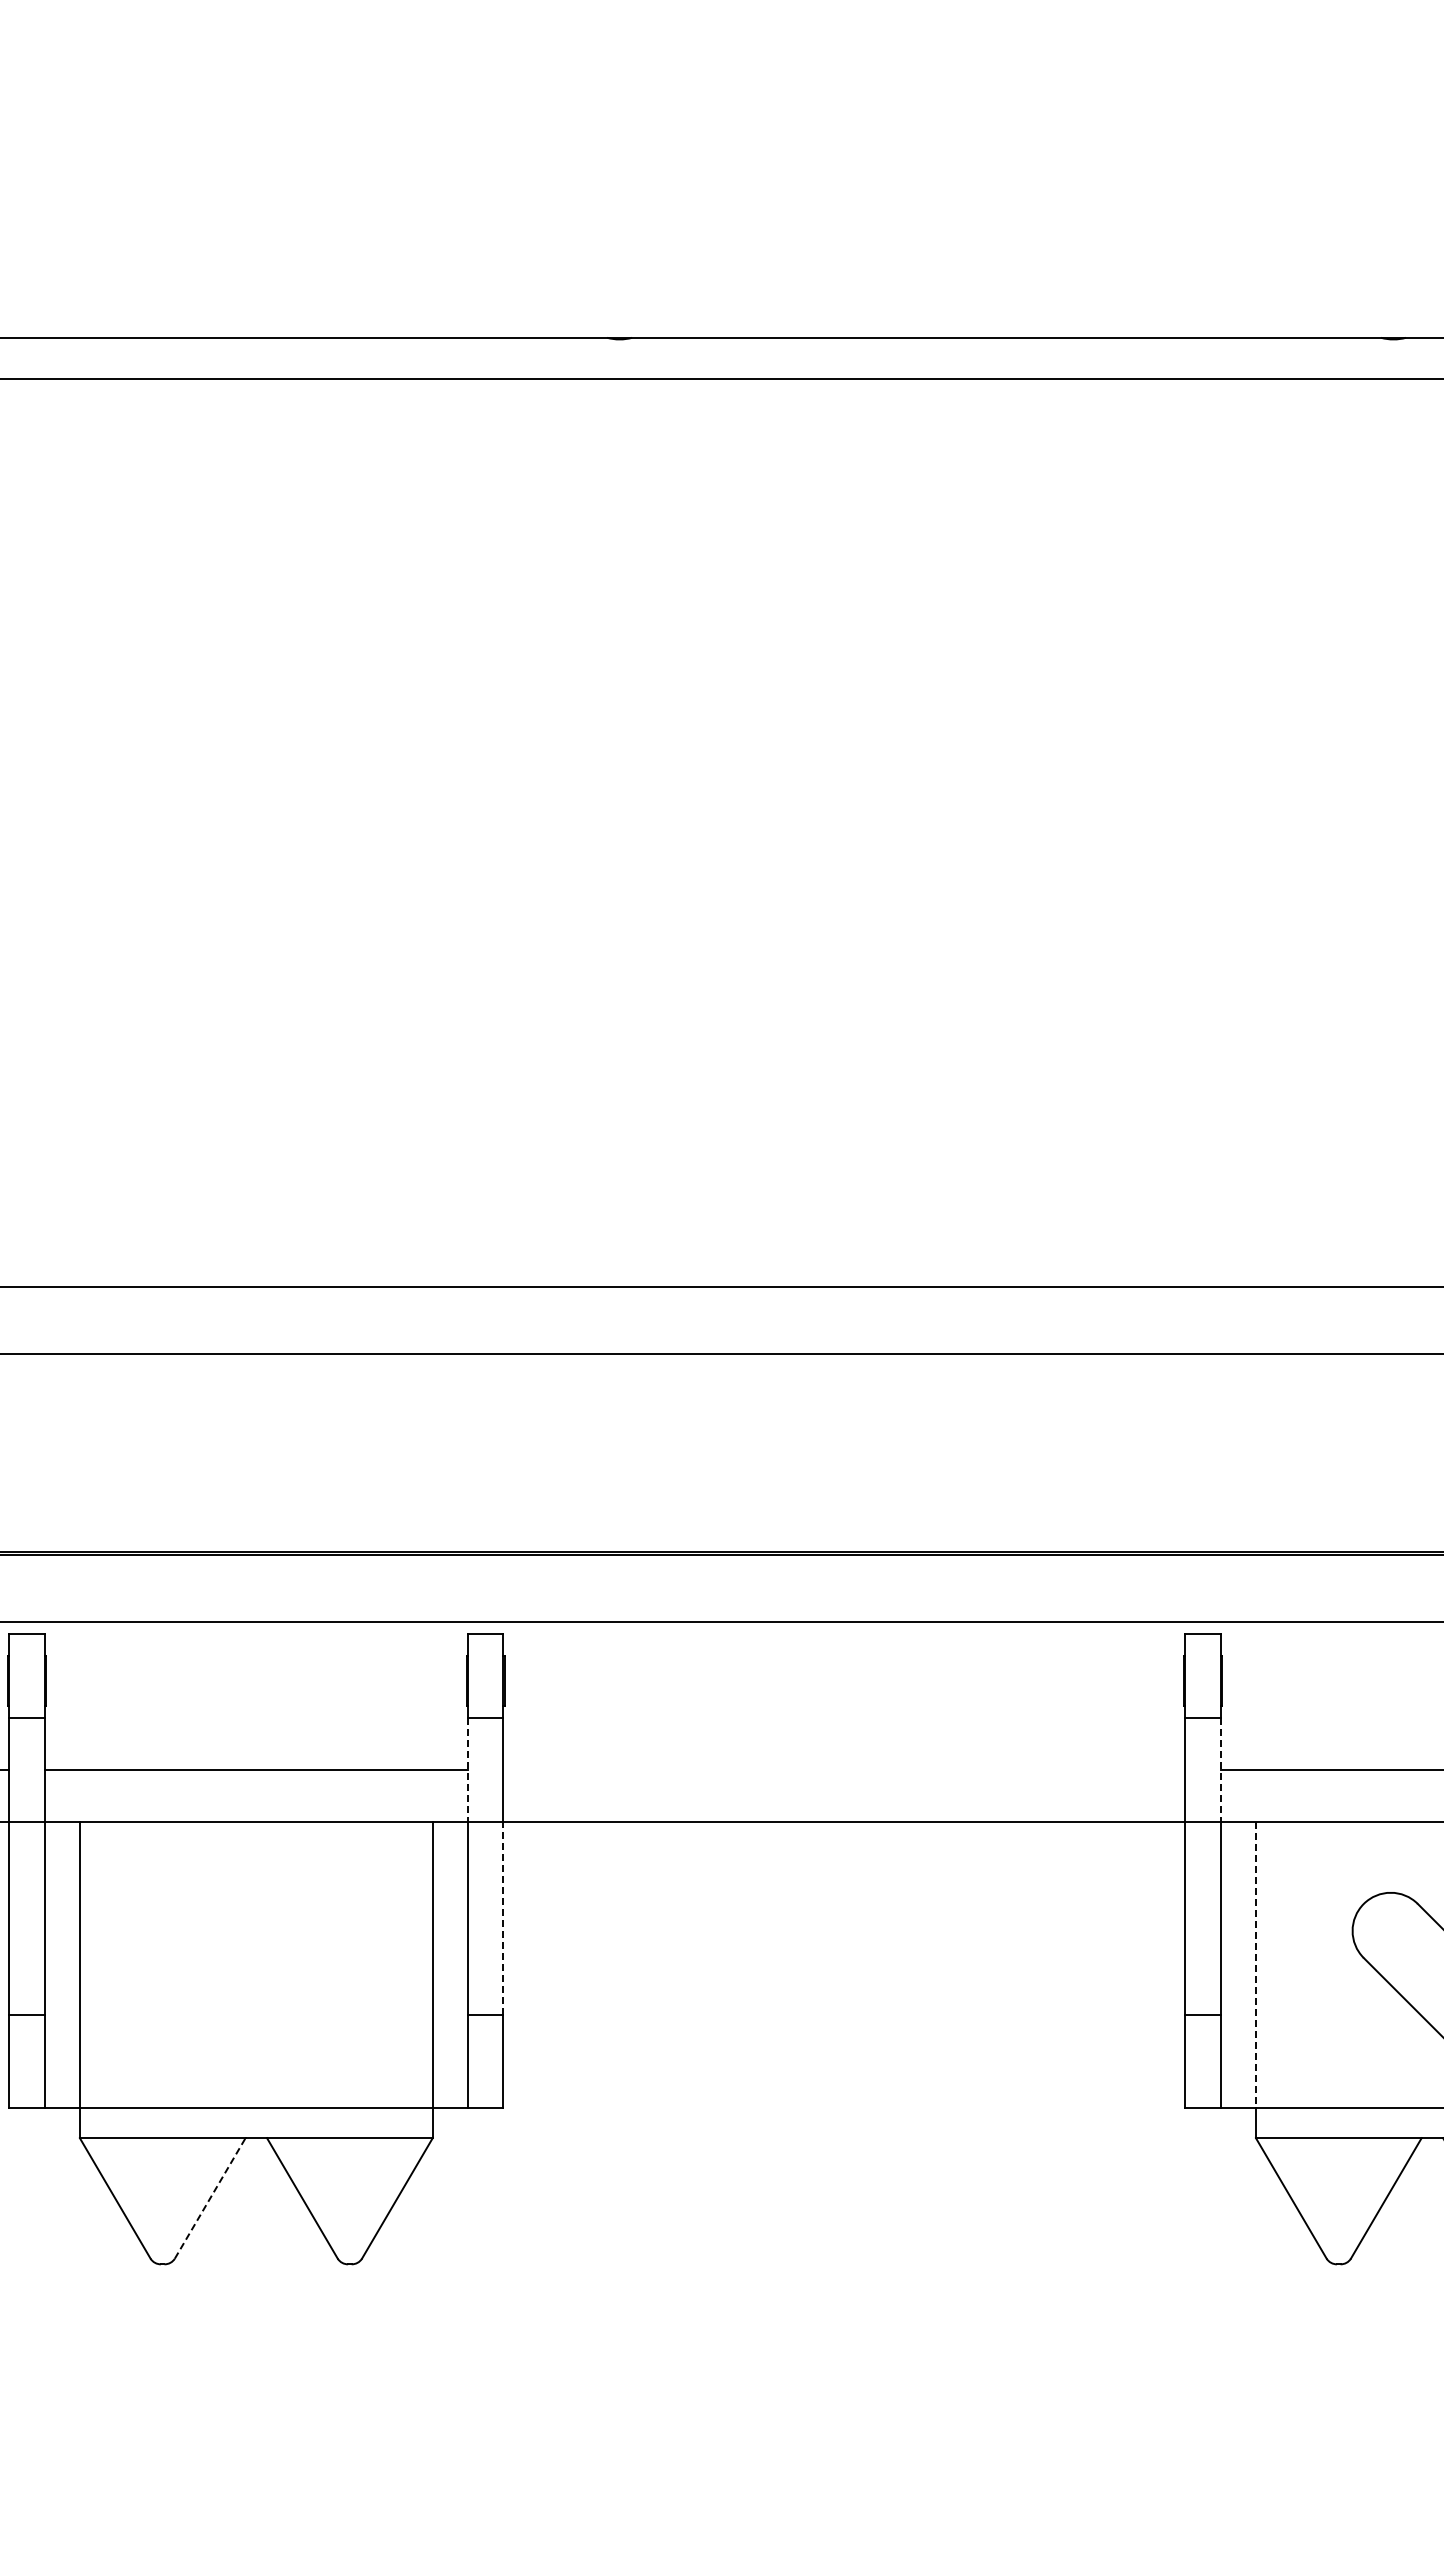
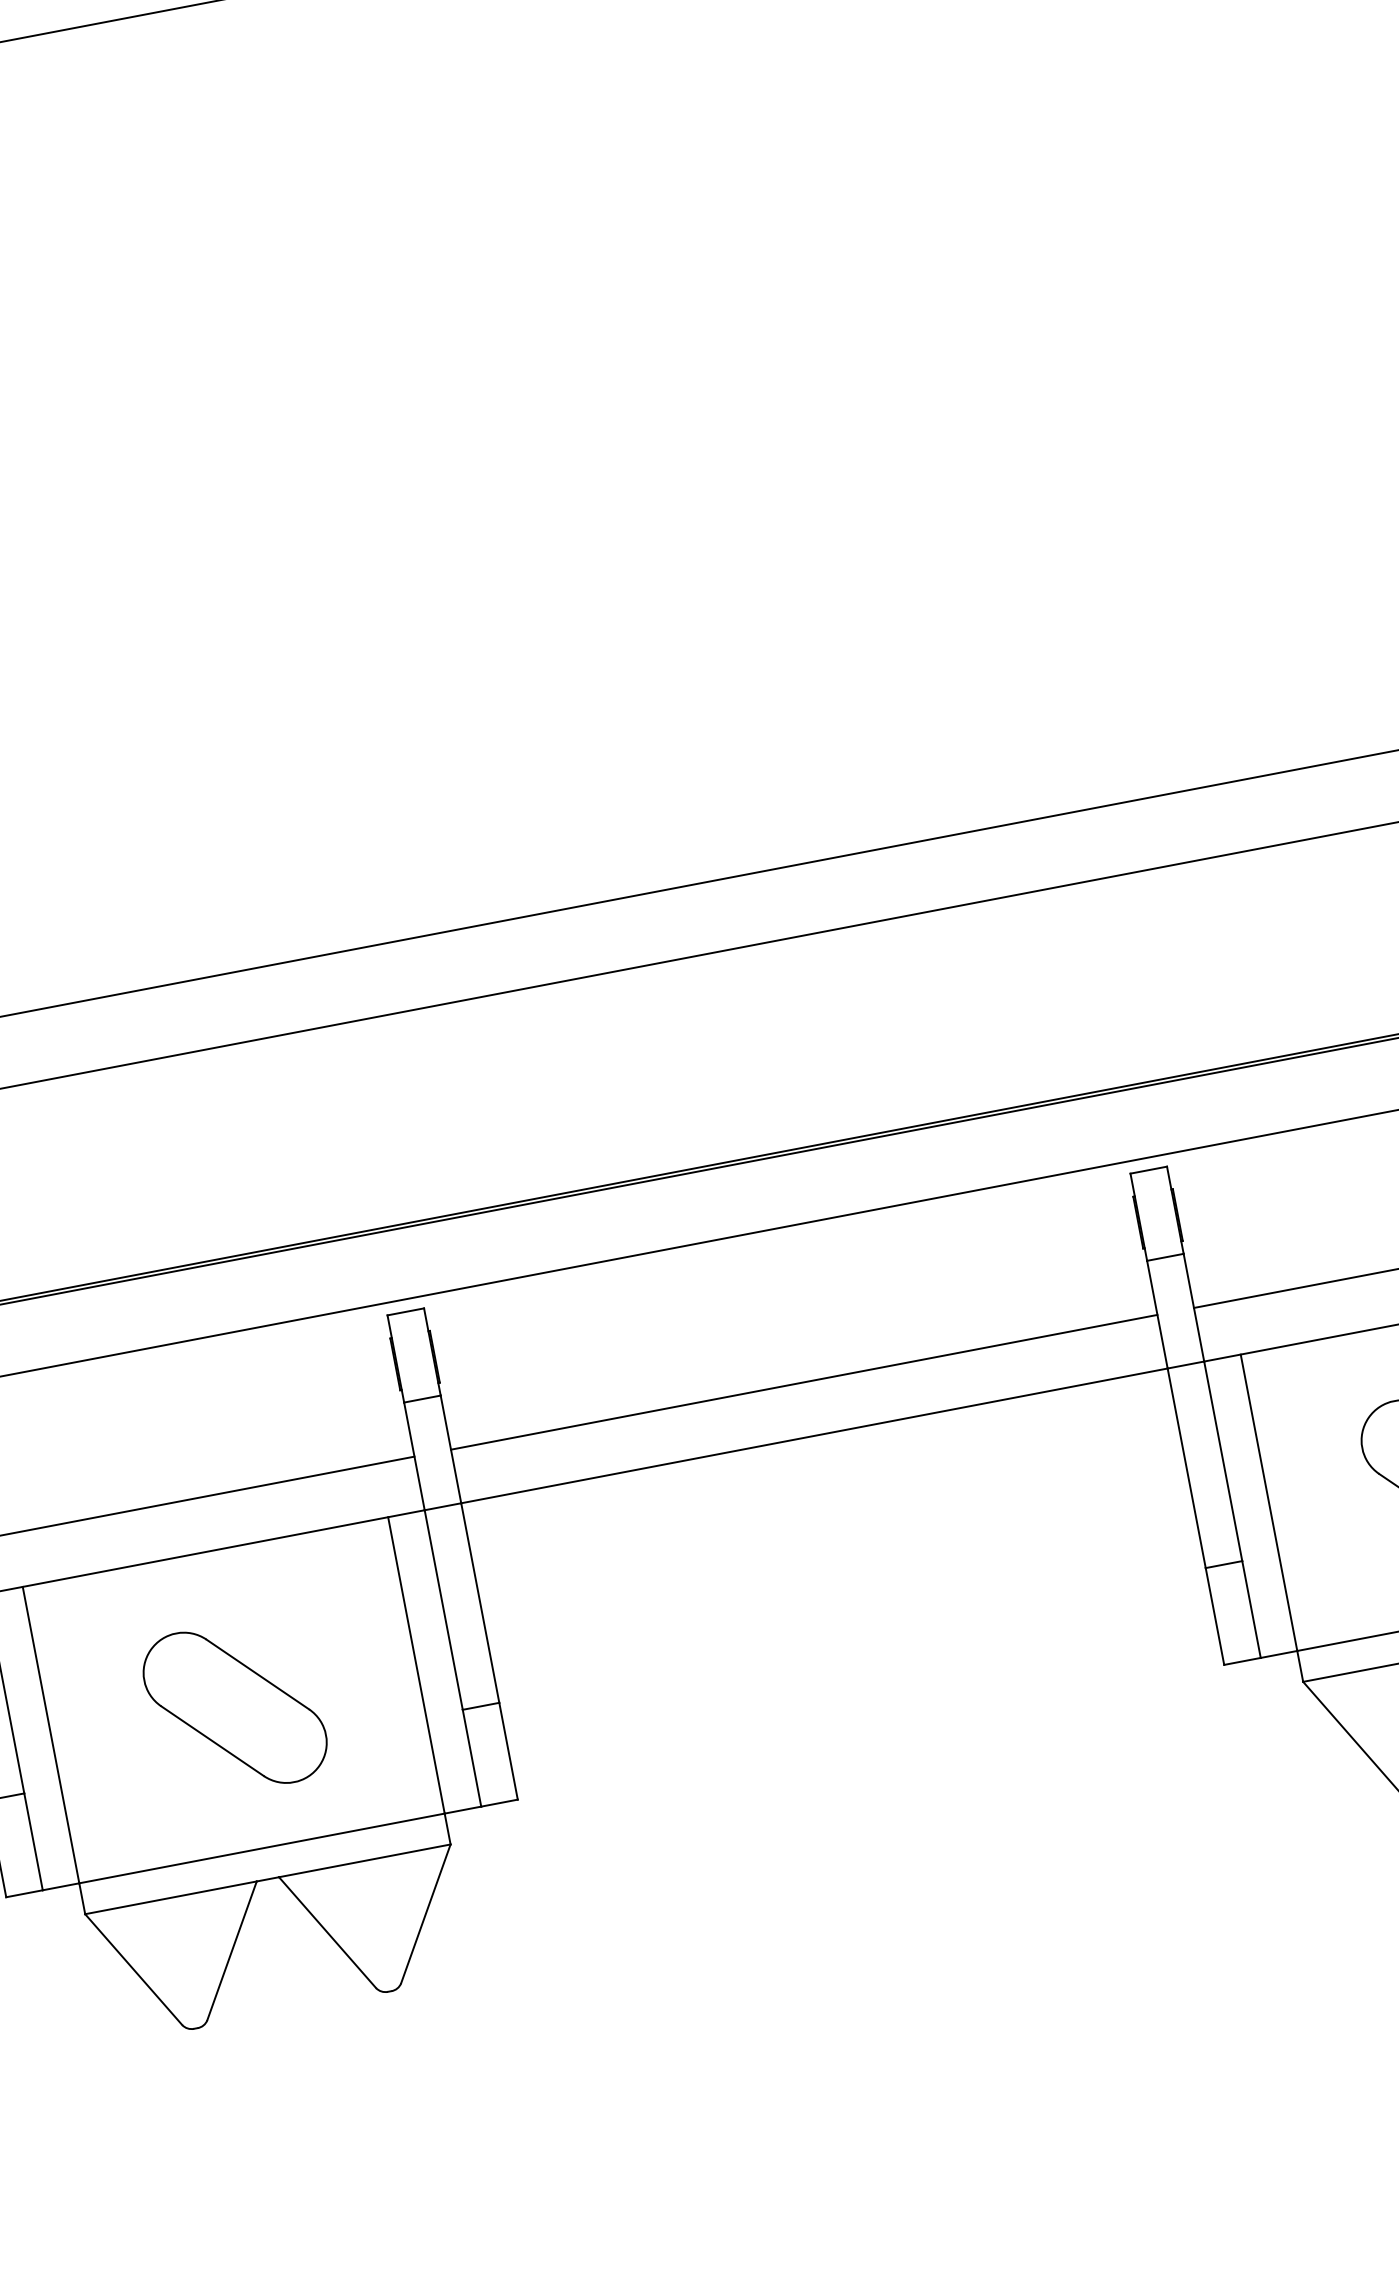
line: (468, 1770) -> (415, 1456), dashed -> solid
line: (844, 1770) -> (804, 1382), added
line: (1220, 1770) -> (1193, 1308), dashed -> solid
line: (503, 1918) -> (480, 1603), dashed -> solid
line: (1255, 1965) -> (1268, 1503), dashed -> solid
part: (255, 1972) -> (234, 1707), added
line: (210, 2198) -> (232, 1950), dashed -> solid

